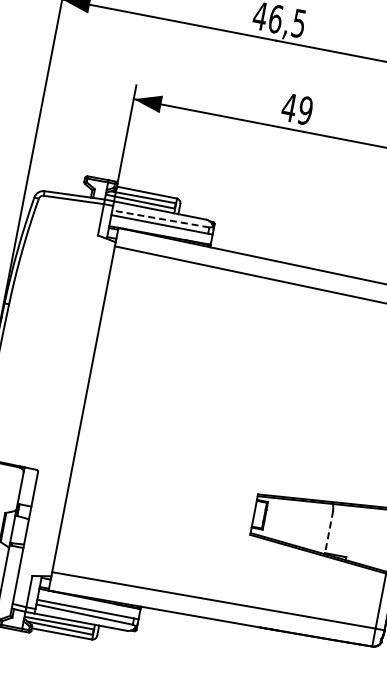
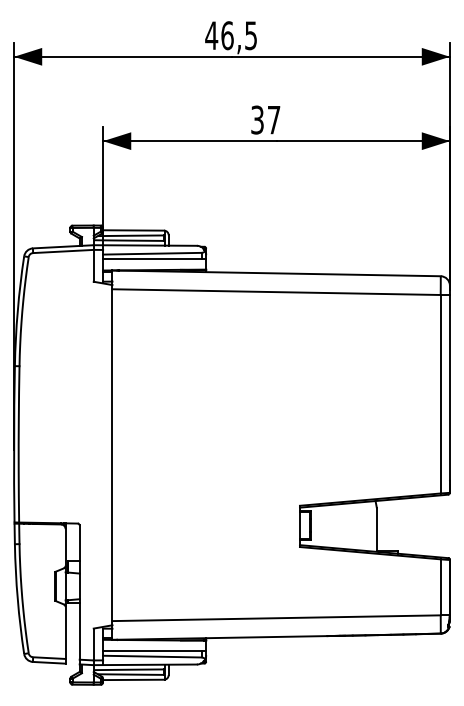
text: (297, 108) -> (265, 119), 49 -> 37
line: (160, 218) -> (151, 253), dashed -> solid
line: (328, 532) -> (376, 529), dashed -> solid

